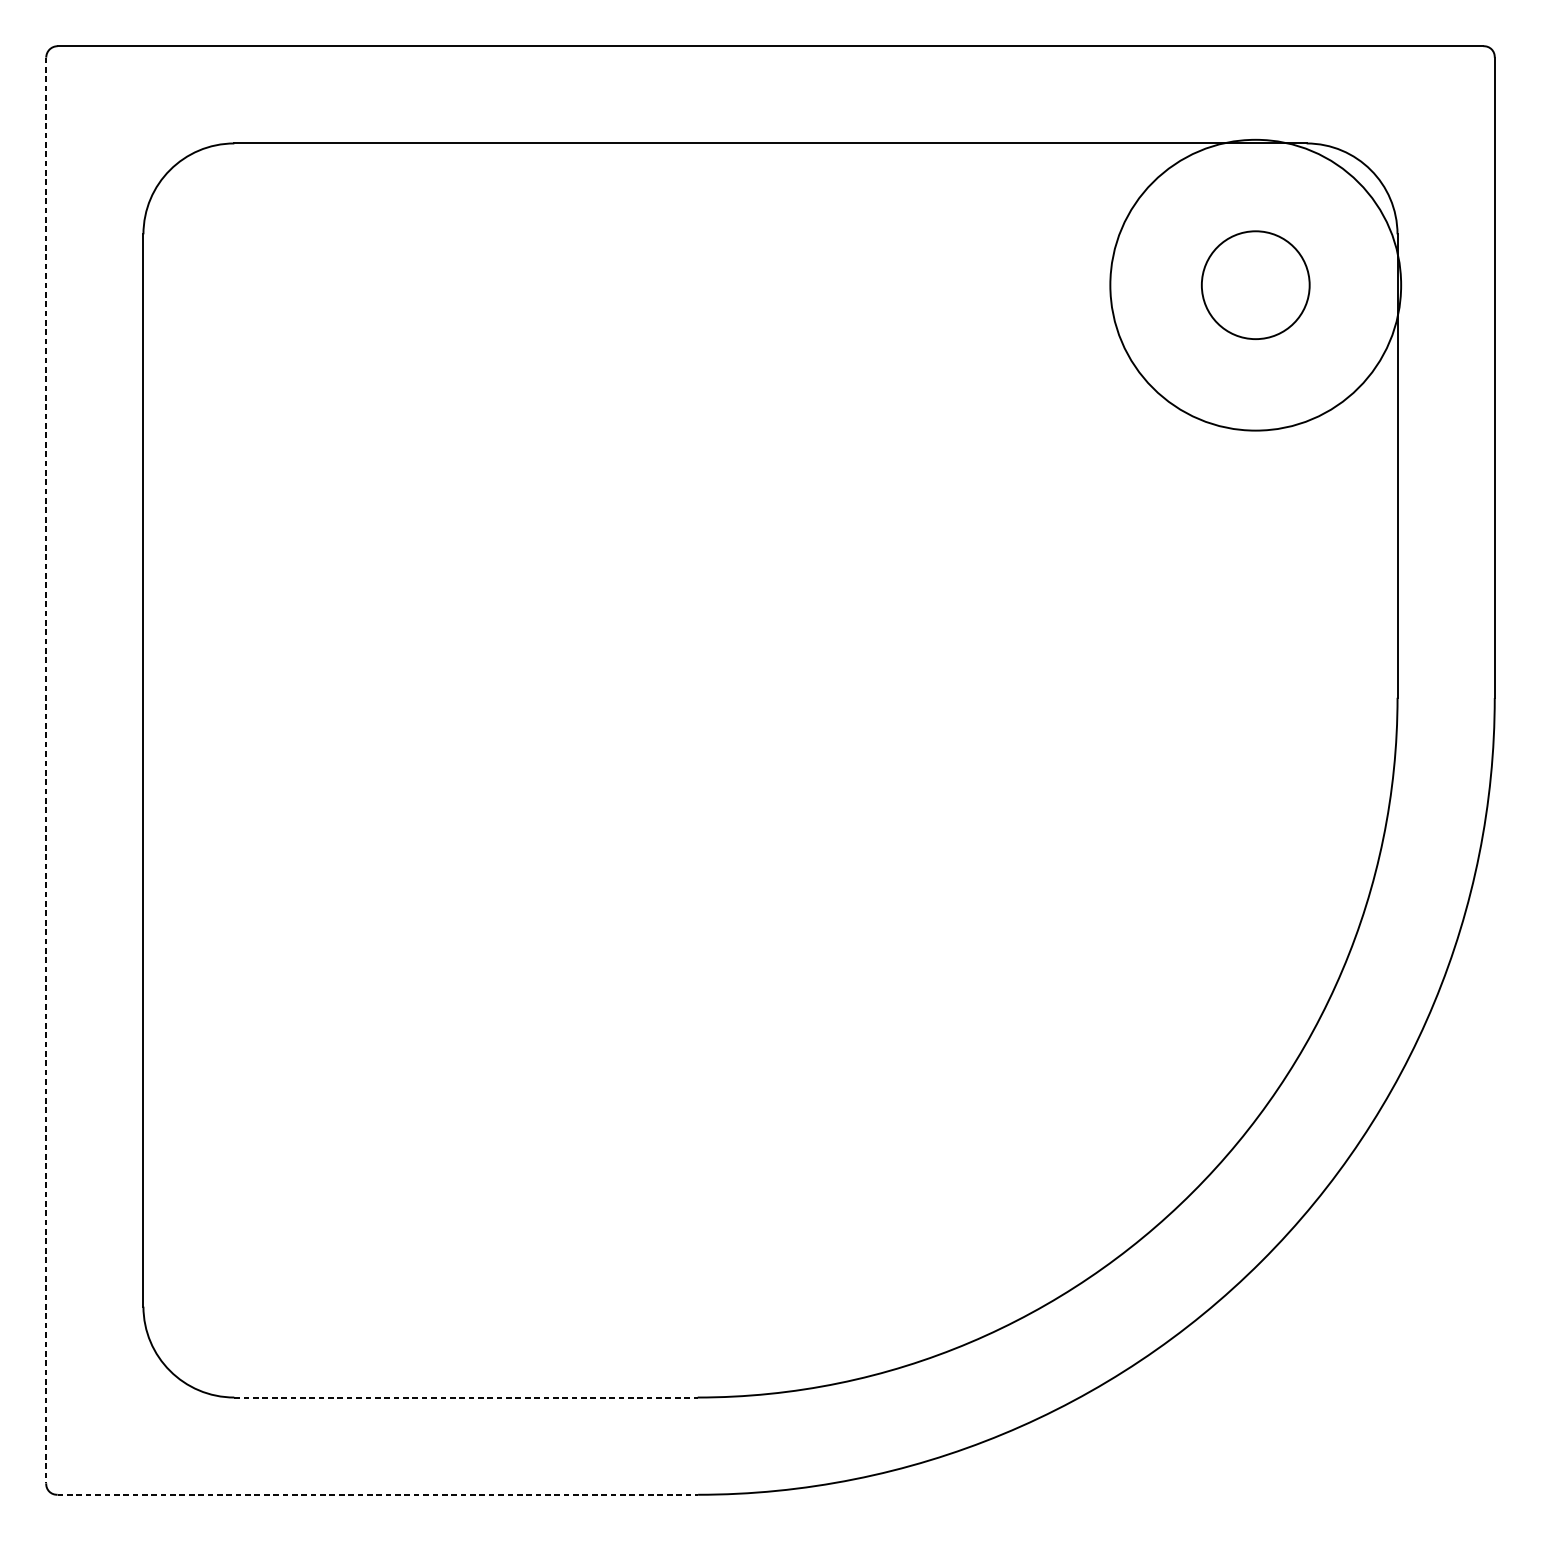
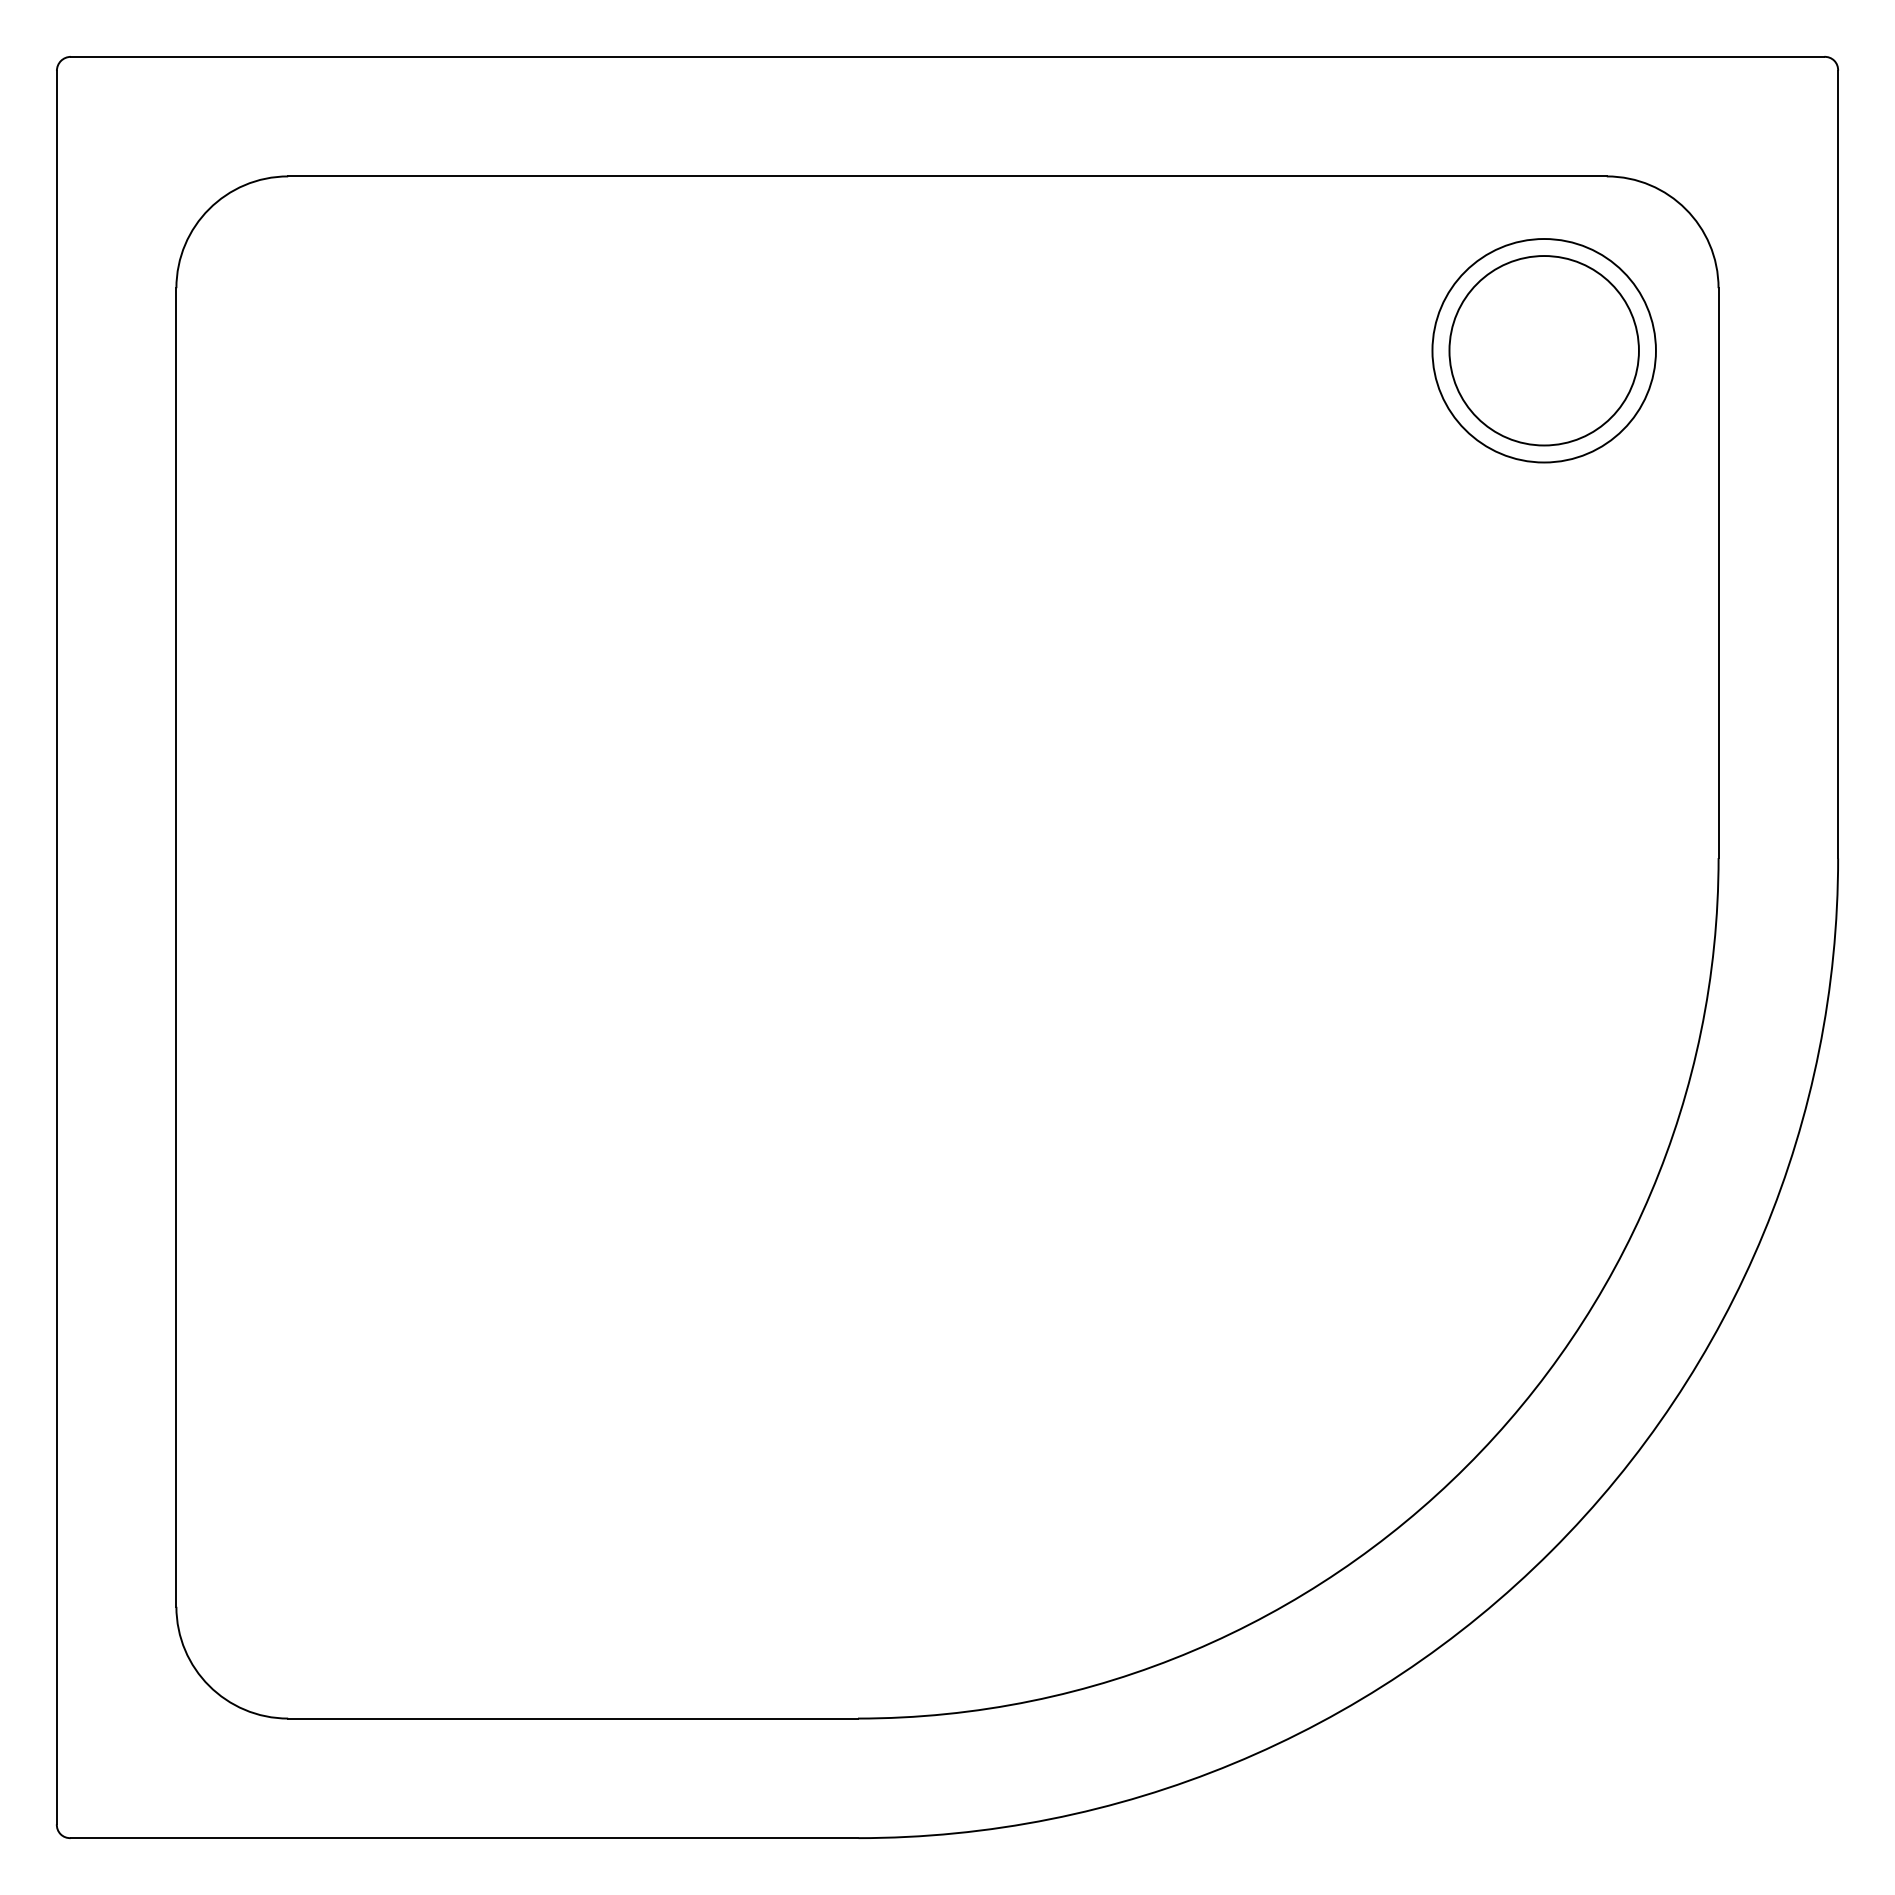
circle: (1255, 285) -> (1543, 350), size x0.62
circle: (1255, 285) -> (1543, 350), size x1.43
line: (45, 770) -> (56, 947), dashed -> solid
line: (466, 1397) -> (573, 1718), dashed -> solid
line: (377, 1495) -> (464, 1838), dashed -> solid

